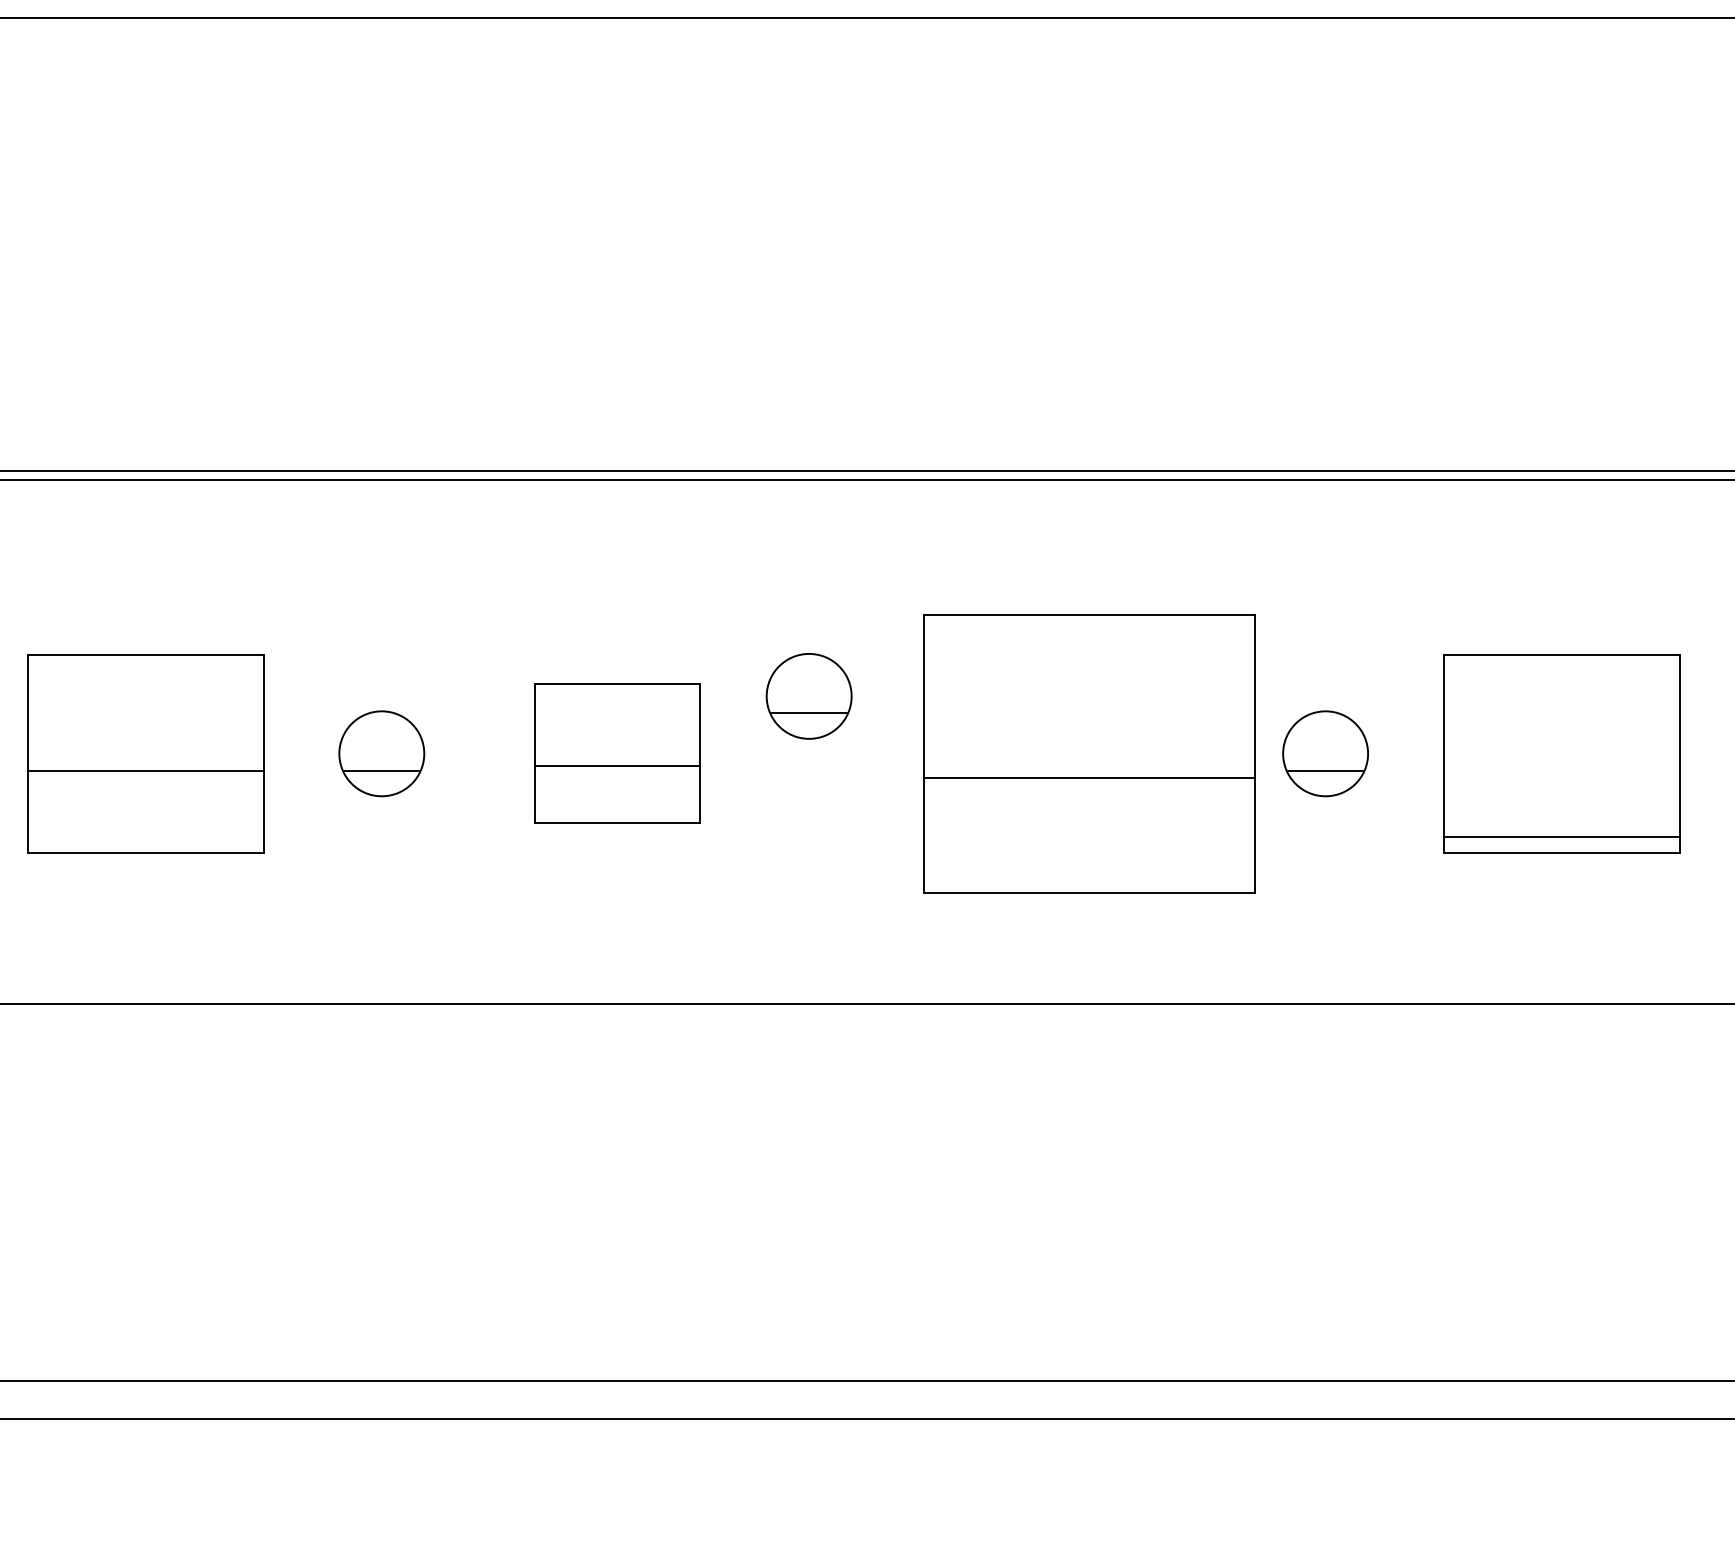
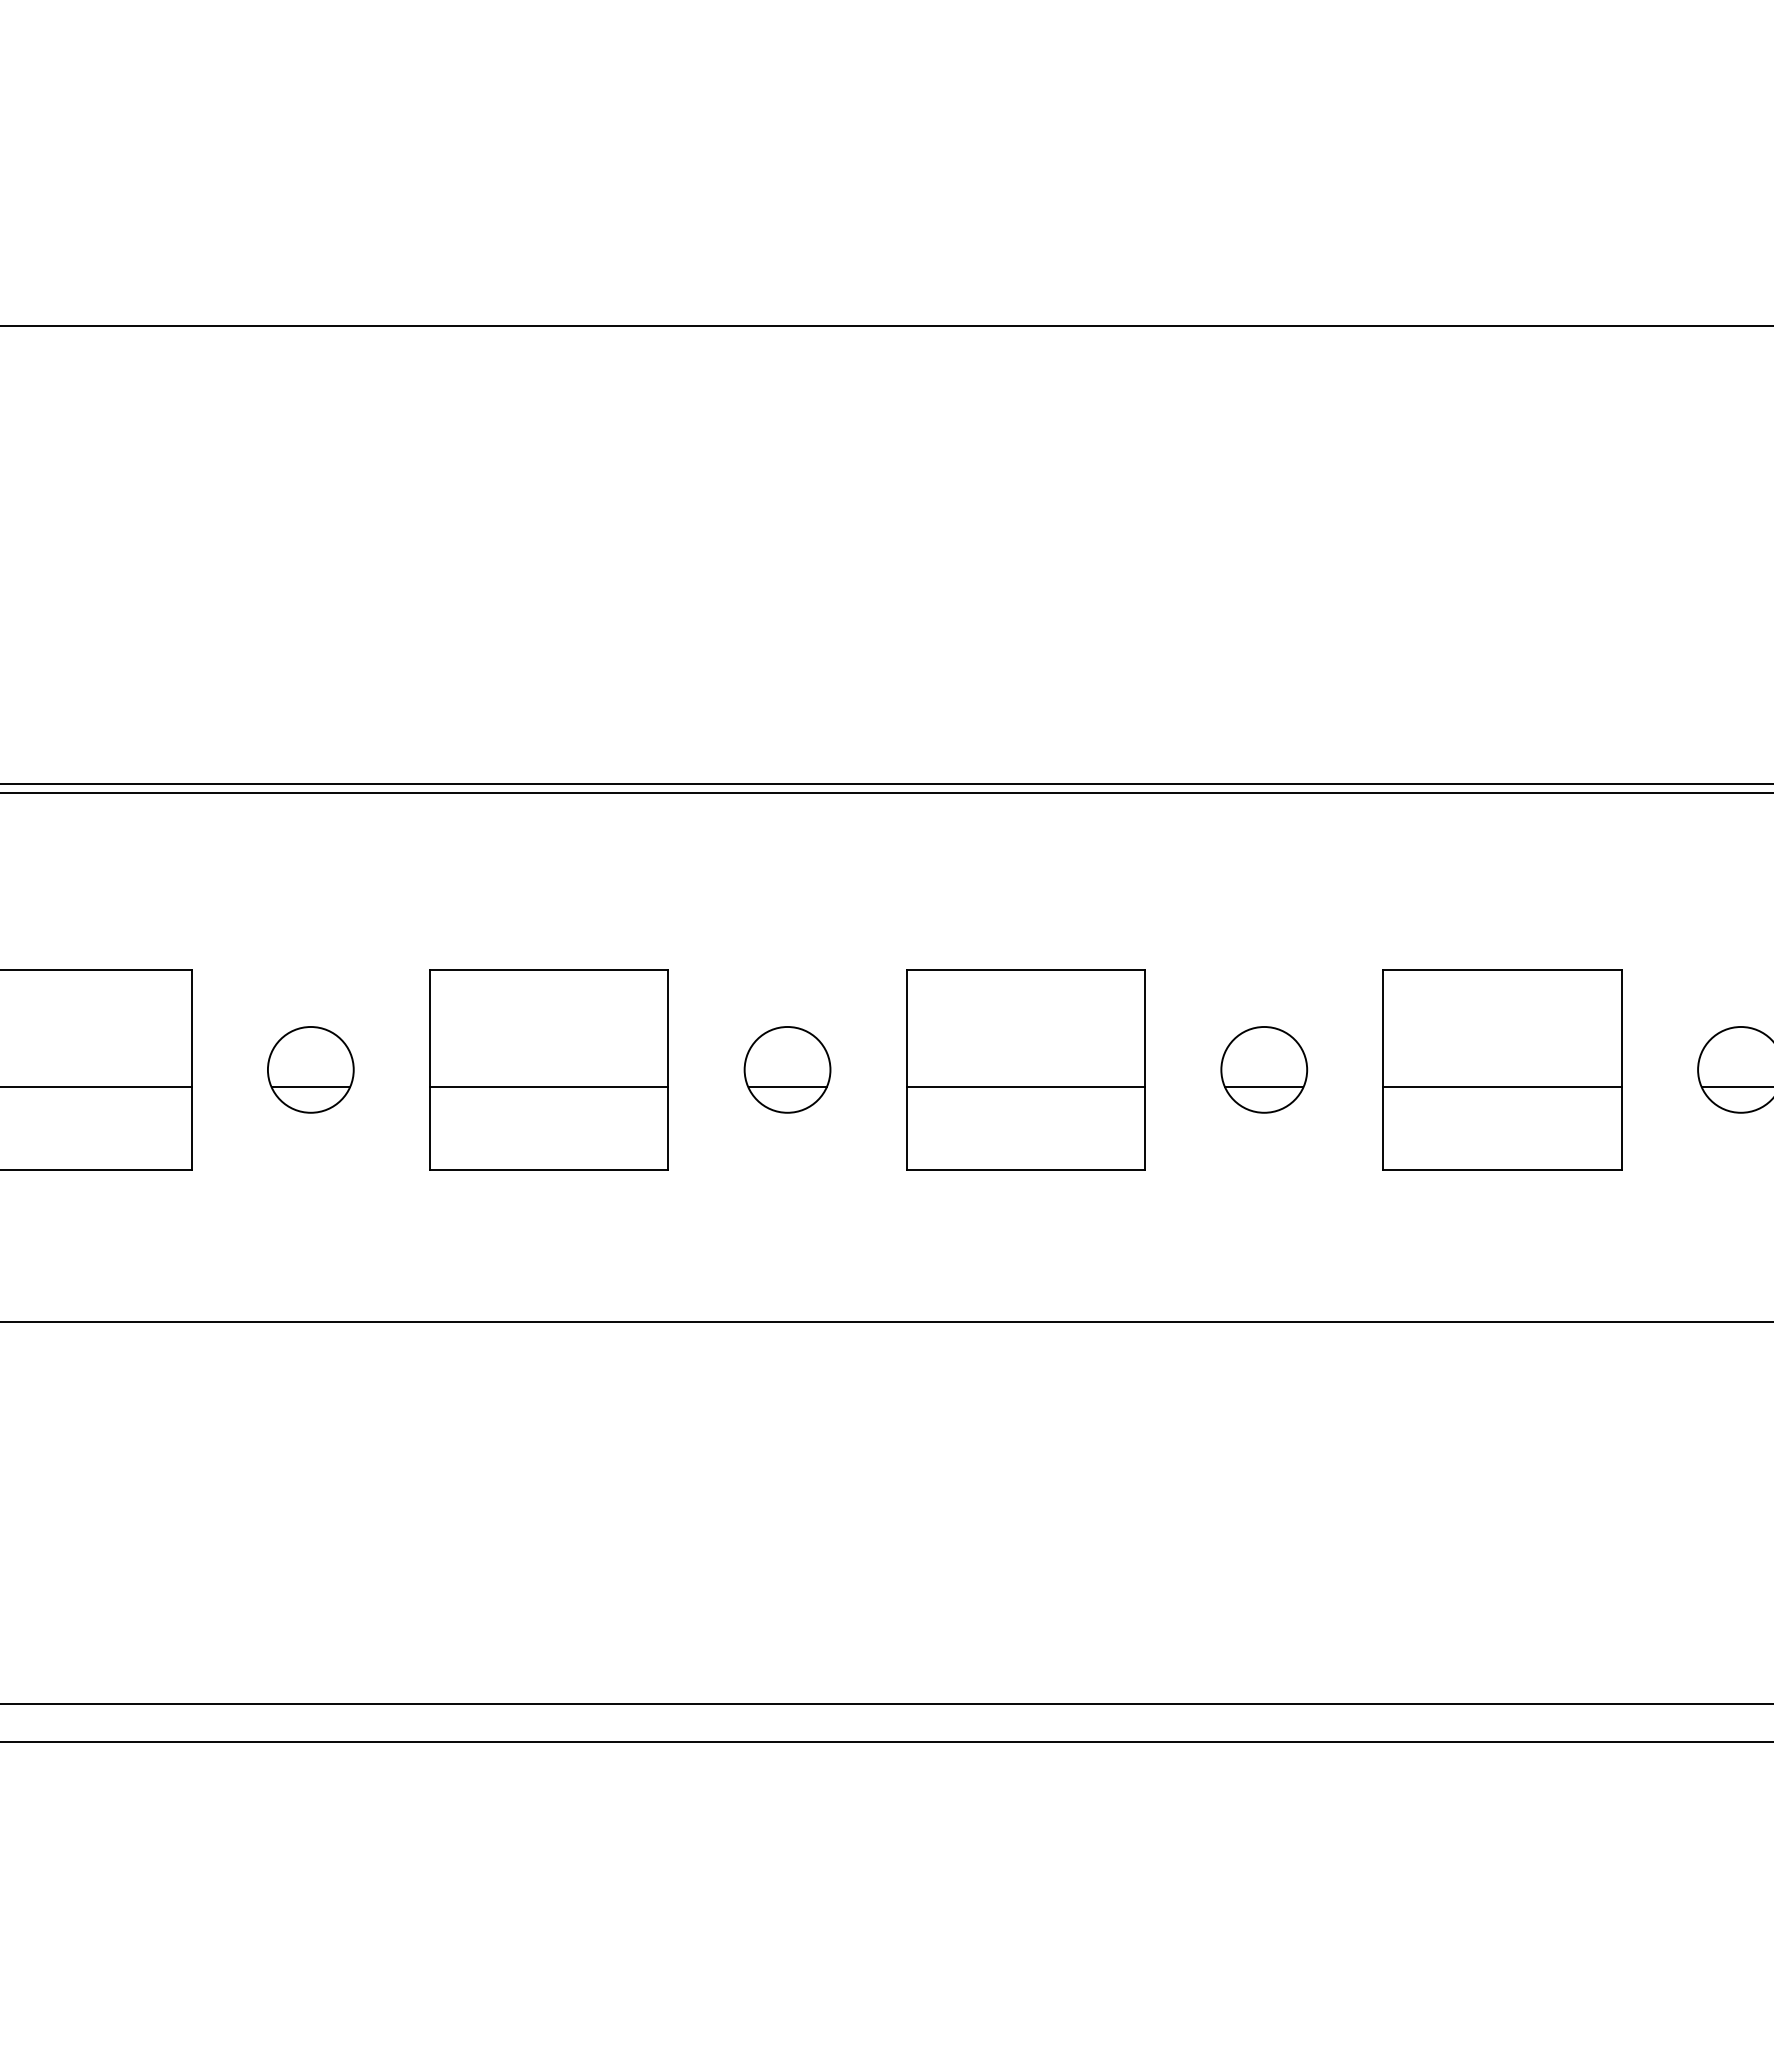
part: (809, 696) -> (787, 1069), moved
part: (617, 753) -> (548, 1069), size x1.43
part: (1089, 753) -> (1025, 1069), size x0.71
line: (1561, 837) -> (1502, 1087), moved

